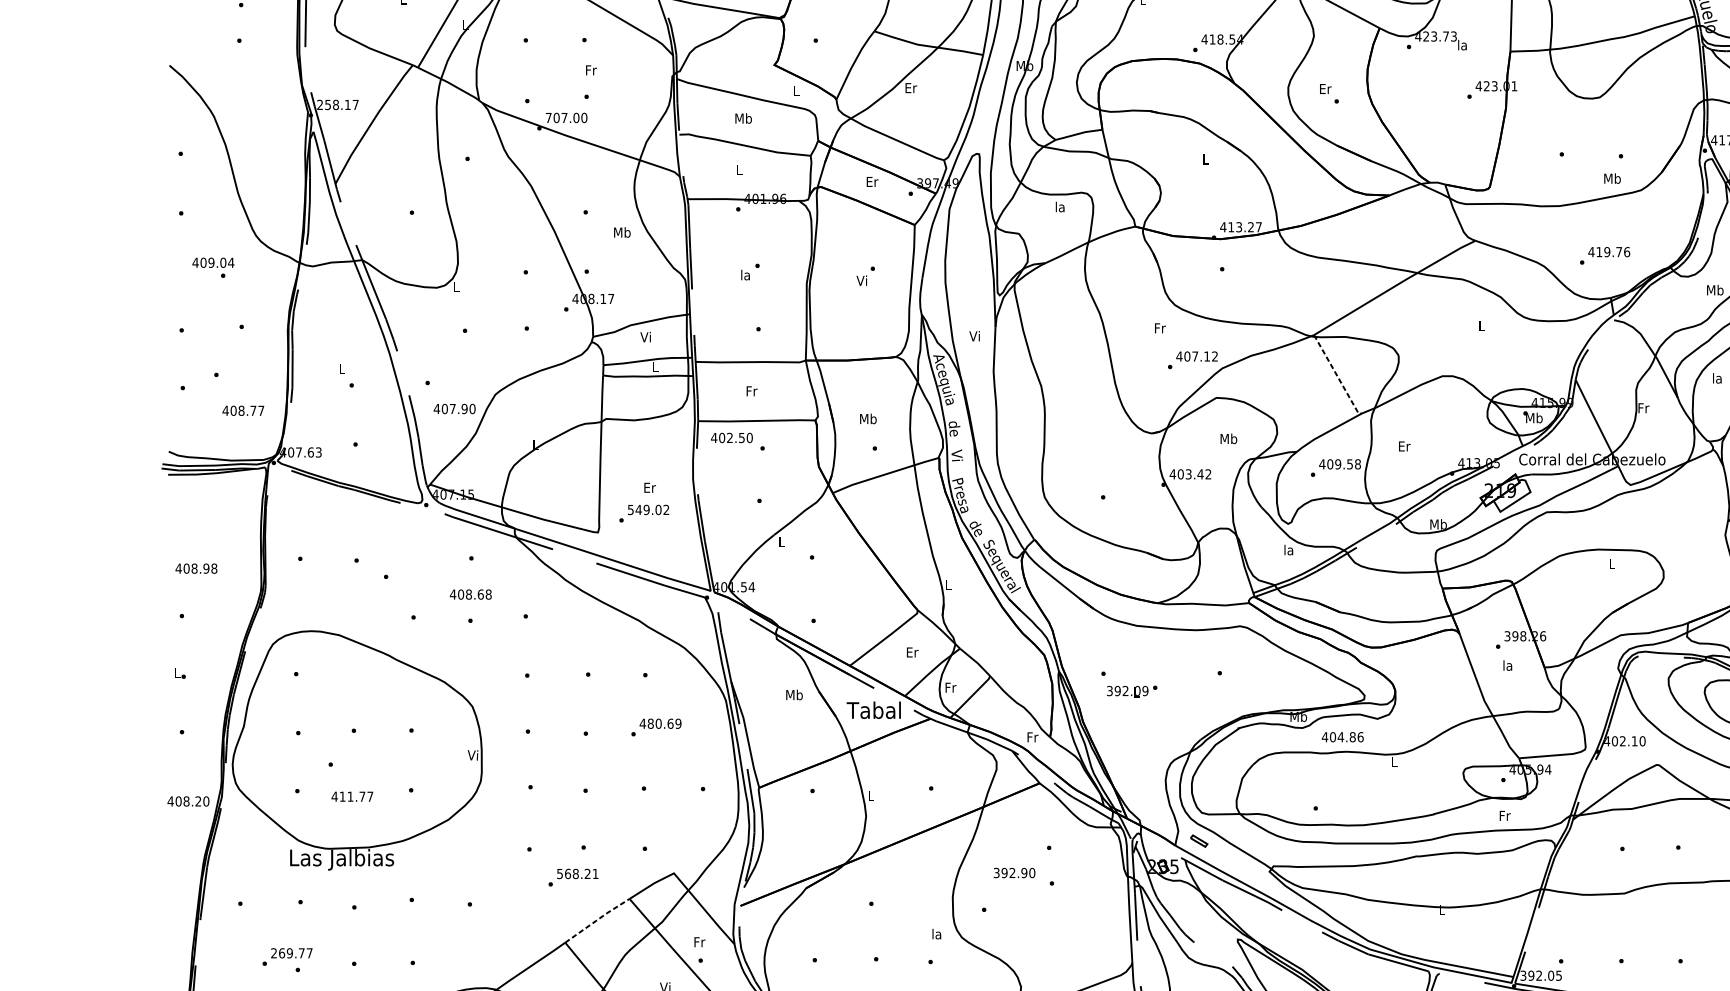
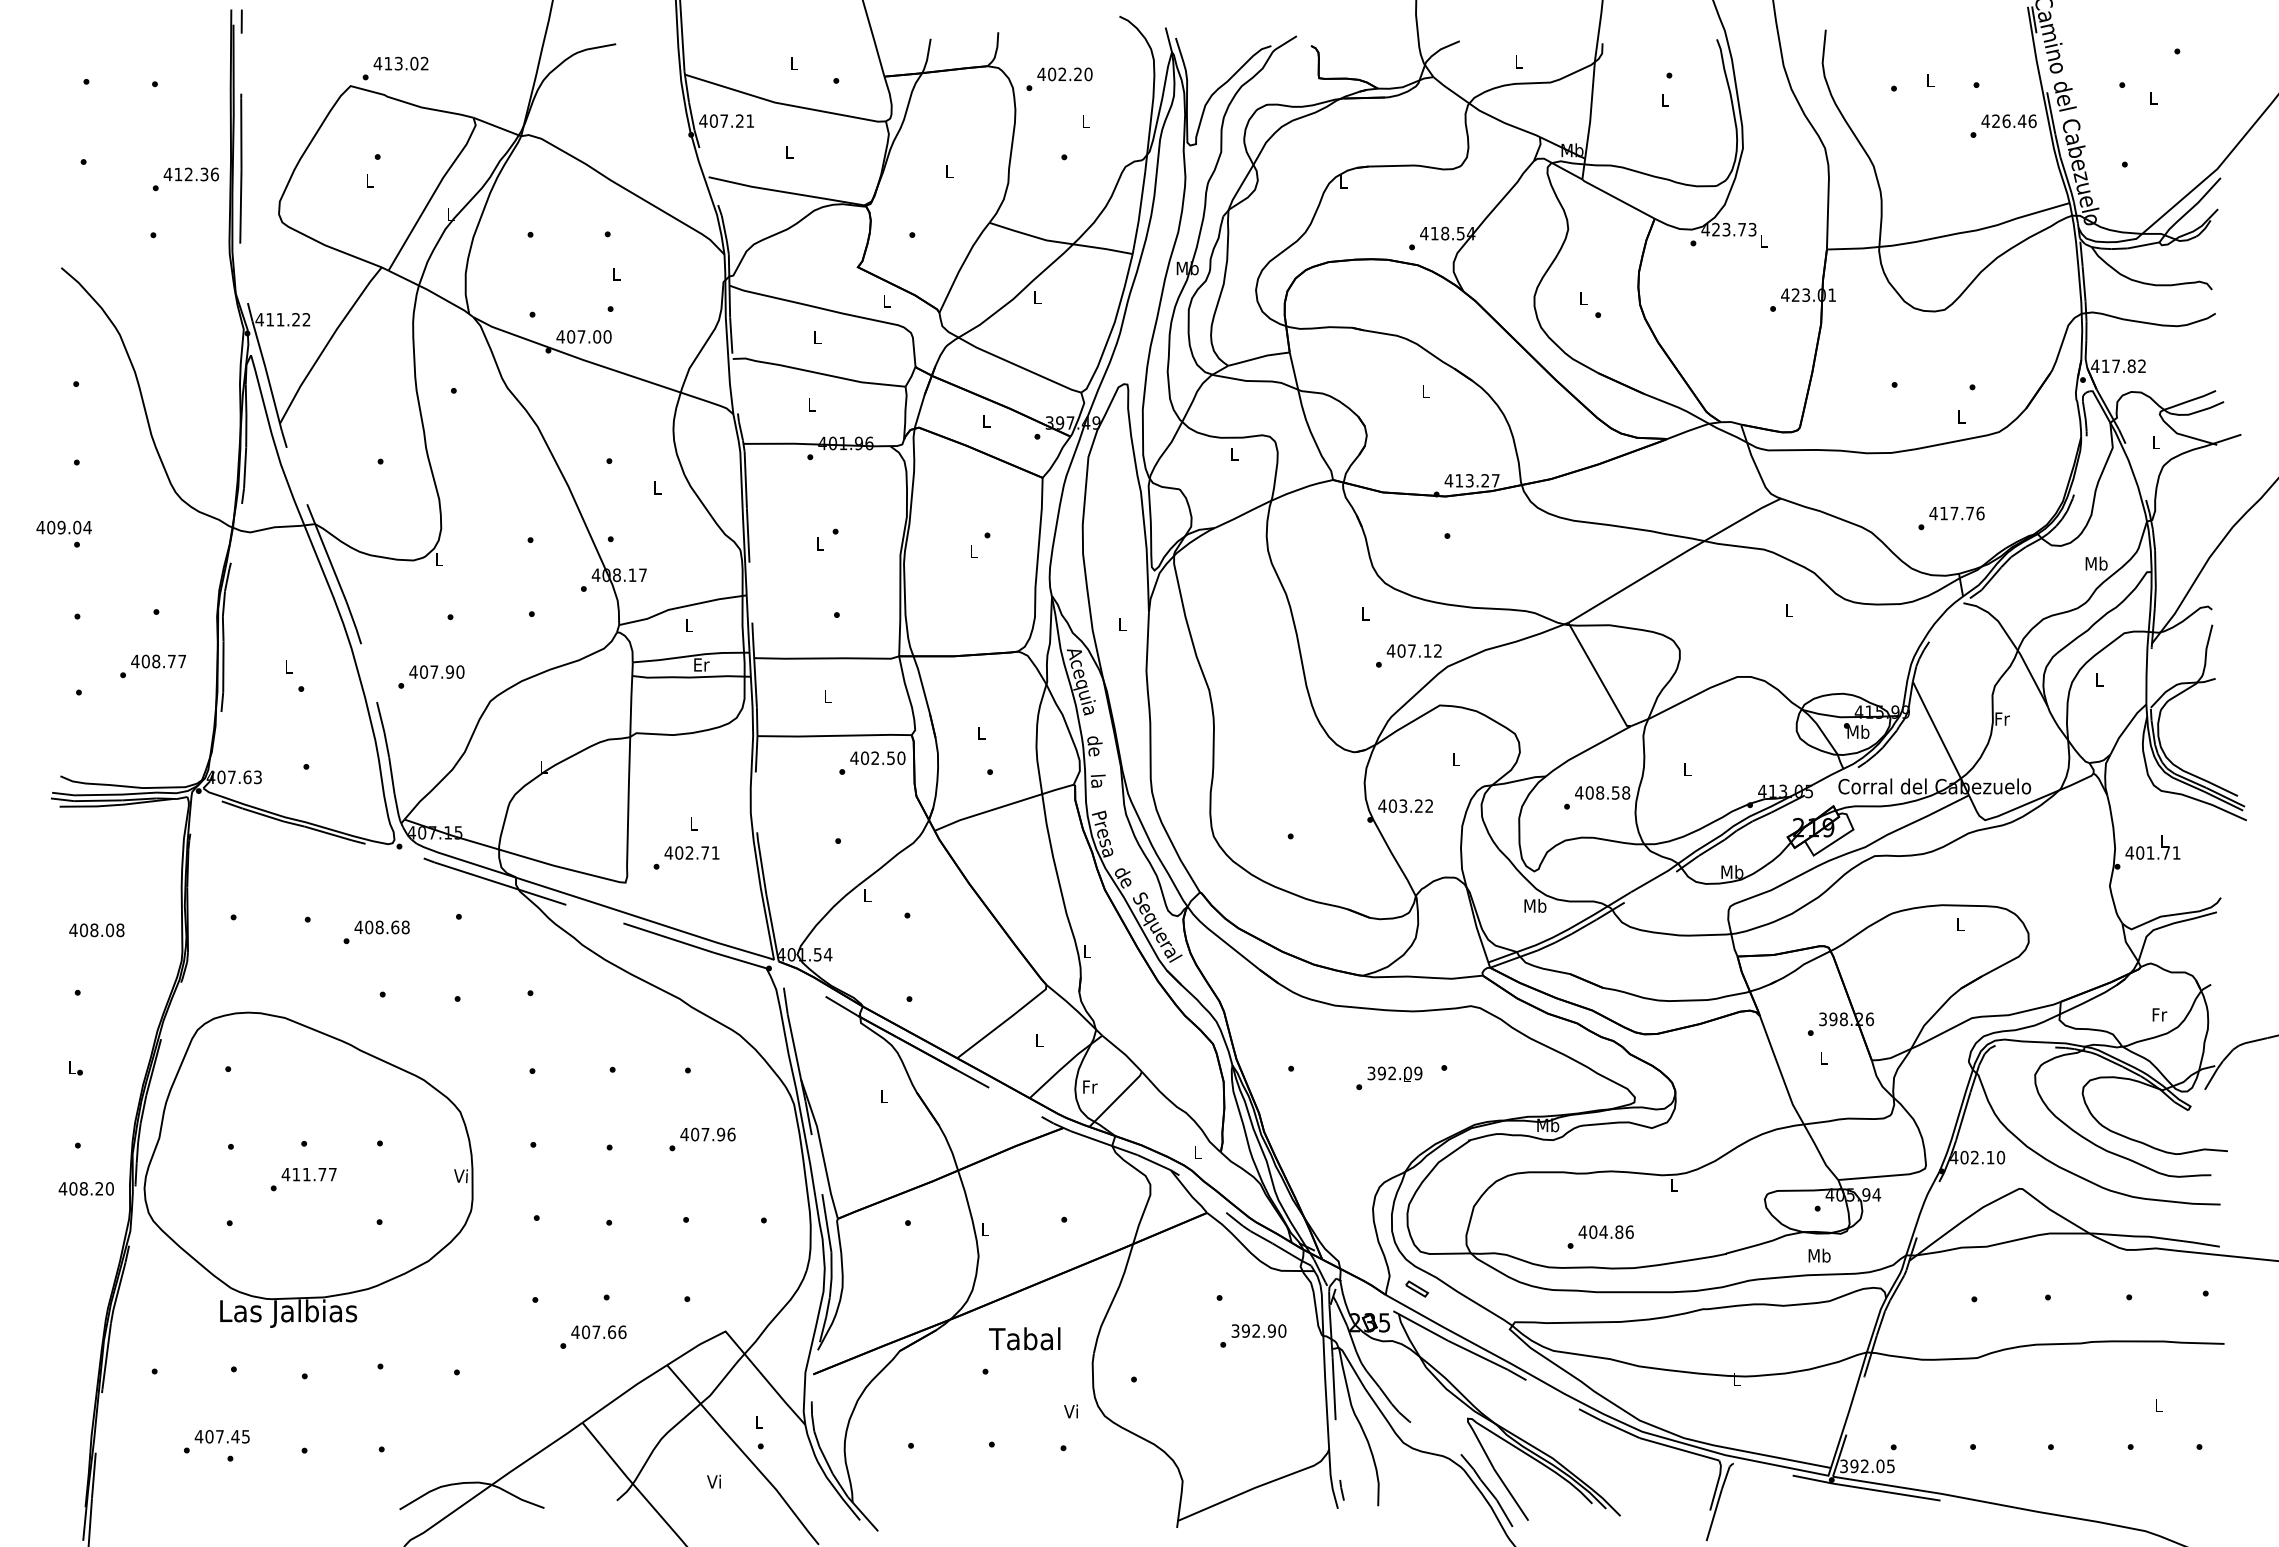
text: (1462, 44) -> (1763, 240), la -> L
text: (591, 69) -> (616, 273), Fr -> L
text: (910, 88) -> (1037, 297), Er -> L
text: (1325, 88) -> (1583, 298), Er -> L
text: (337, 104) -> (282, 319), 258.17 -> 411.22
text: (548, 117) -> (560, 336), 707.00 -> 407.00
text: (743, 118) -> (817, 337), Mb -> L
text: (1612, 178) -> (1961, 416), Mb -> L
text: (872, 181) -> (986, 420), Er -> L
text: (1059, 207) -> (1233, 454), la -> L
text: (622, 232) -> (657, 487), Mb -> L
text: (1607, 252) -> (1954, 513), 419.76 -> 417.76
text: (212, 267) -> (63, 533), moved
text: (745, 274) -> (819, 543), la -> L
text: (861, 280) -> (972, 550), Vi -> L
text: (1159, 328) -> (1365, 613), Fr -> L
text: (974, 336) -> (1121, 624), Vi -> L
text: (645, 337) -> (688, 625), Vi -> L
text: (655, 366) -> (701, 664), L -> Er
line: (1337, 376) -> (1599, 677), dashed -> solid
text: (1717, 378) -> (2099, 679), la -> L
text: (752, 391) -> (828, 696), Fr -> L
text: (454, 408) -> (436, 671), moved
text: (243, 410) -> (158, 661), moved
text: (868, 419) -> (981, 733), Mb -> L
text: (731, 438) -> (877, 758), moved
text: (1229, 438) -> (1456, 759), Mb -> L
text: (1404, 445) -> (1687, 768), Er -> L
text: (957, 454) -> (1098, 780), Vi -> la
text: (1338, 463) -> (1600, 792), 409.58 -> 408.58
text: (1200, 473) -> (1418, 805), 403.42 -> 403.22
text: (649, 487) -> (693, 823), Er -> L
text: (648, 509) -> (691, 852), 549.02 -> 402.71
text: (1289, 549) -> (1535, 905), la -> Mb
text: (206, 568) -> (109, 930), 408.98 -> 408.08
text: (470, 594) -> (381, 927), moved
text: (912, 652) -> (1039, 1040), Er -> L
text: (1507, 665) -> (1823, 1057), la -> L
text: (1127, 691) -> (1394, 1073), moved
text: (794, 694) -> (884, 1096), Mb -> L
text: (873, 710) -> (1024, 1338), moved
text: (664, 723) -> (713, 1134), 480.69 -> 407.96
text: (1033, 736) -> (1198, 1151), Fr -> L
text: (1342, 736) -> (1605, 1231), moved
text: (351, 796) -> (308, 1174), moved
text: (187, 801) -> (85, 1188), moved
text: (1504, 815) -> (1819, 1255), Fr -> Mb
text: (1014, 872) -> (1258, 1330), moved
text: (577, 874) -> (598, 1332), 568.21 -> 407.66
line: (597, 919) -> (625, 1392), dashed -> solid
text: (935, 934) -> (1070, 1411), la -> Vi
text: (699, 941) -> (759, 1421), Fr -> L
text: (291, 953) -> (221, 1436), 269.77 -> 407.45

